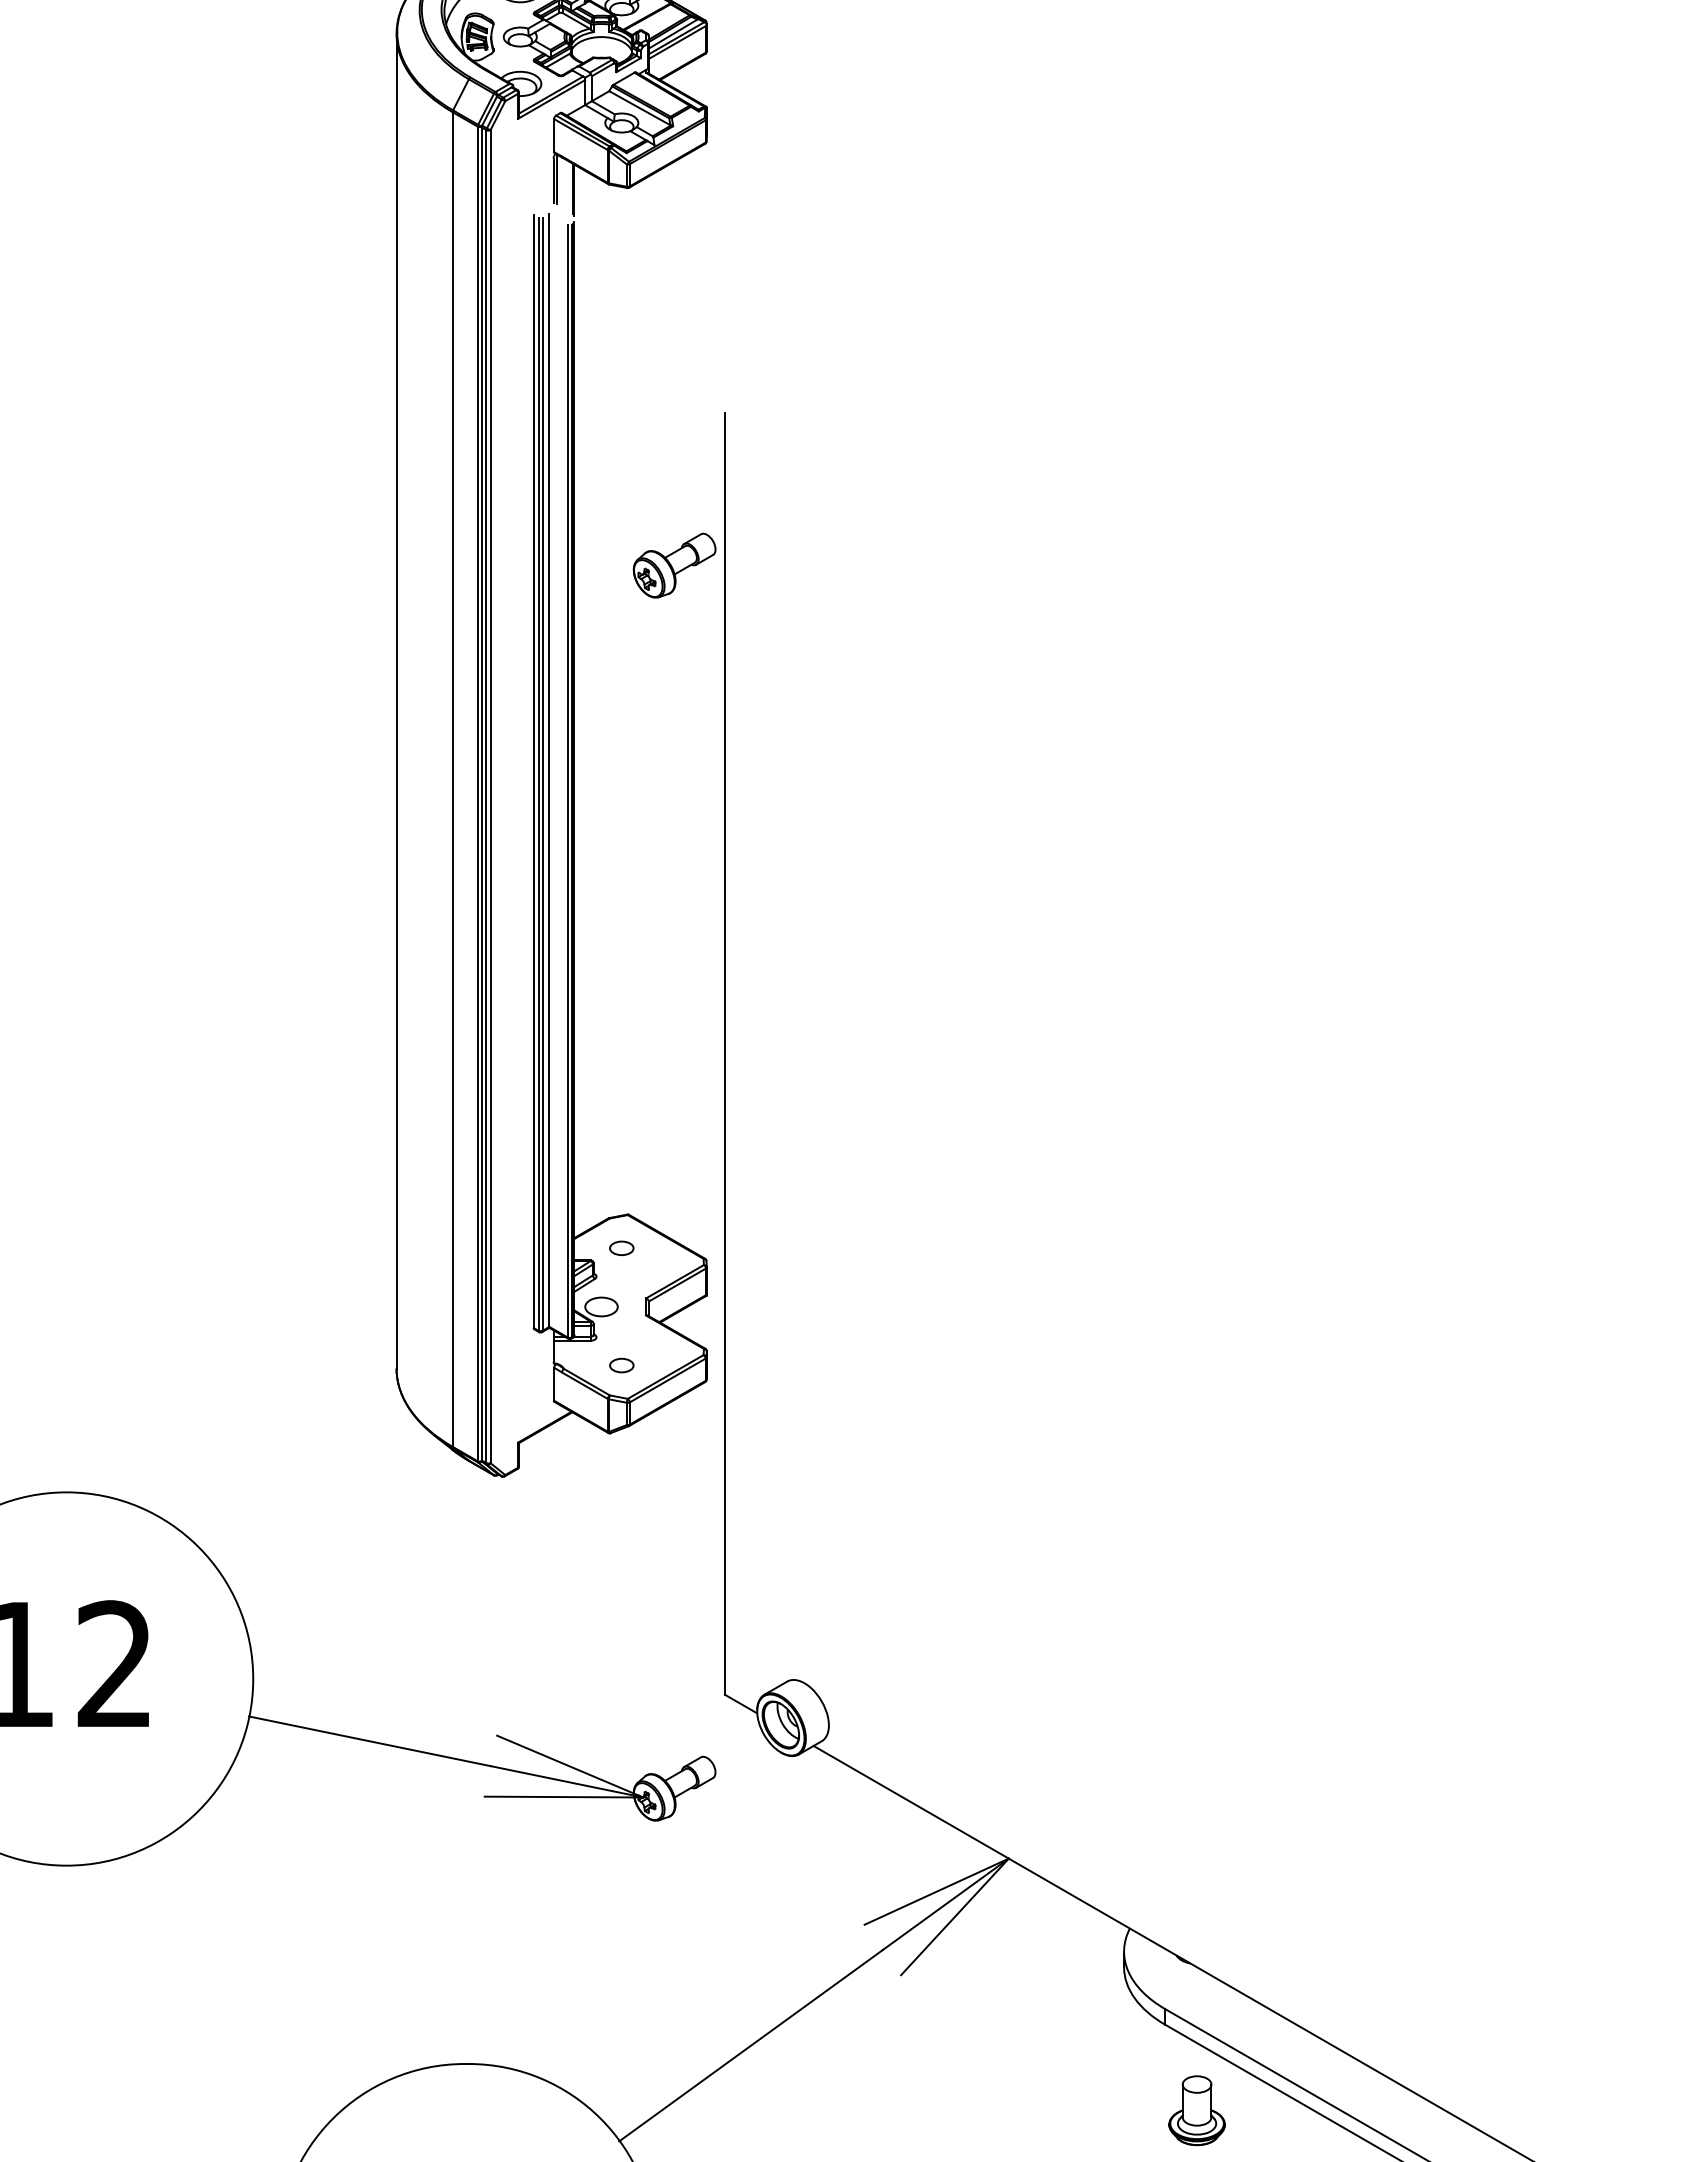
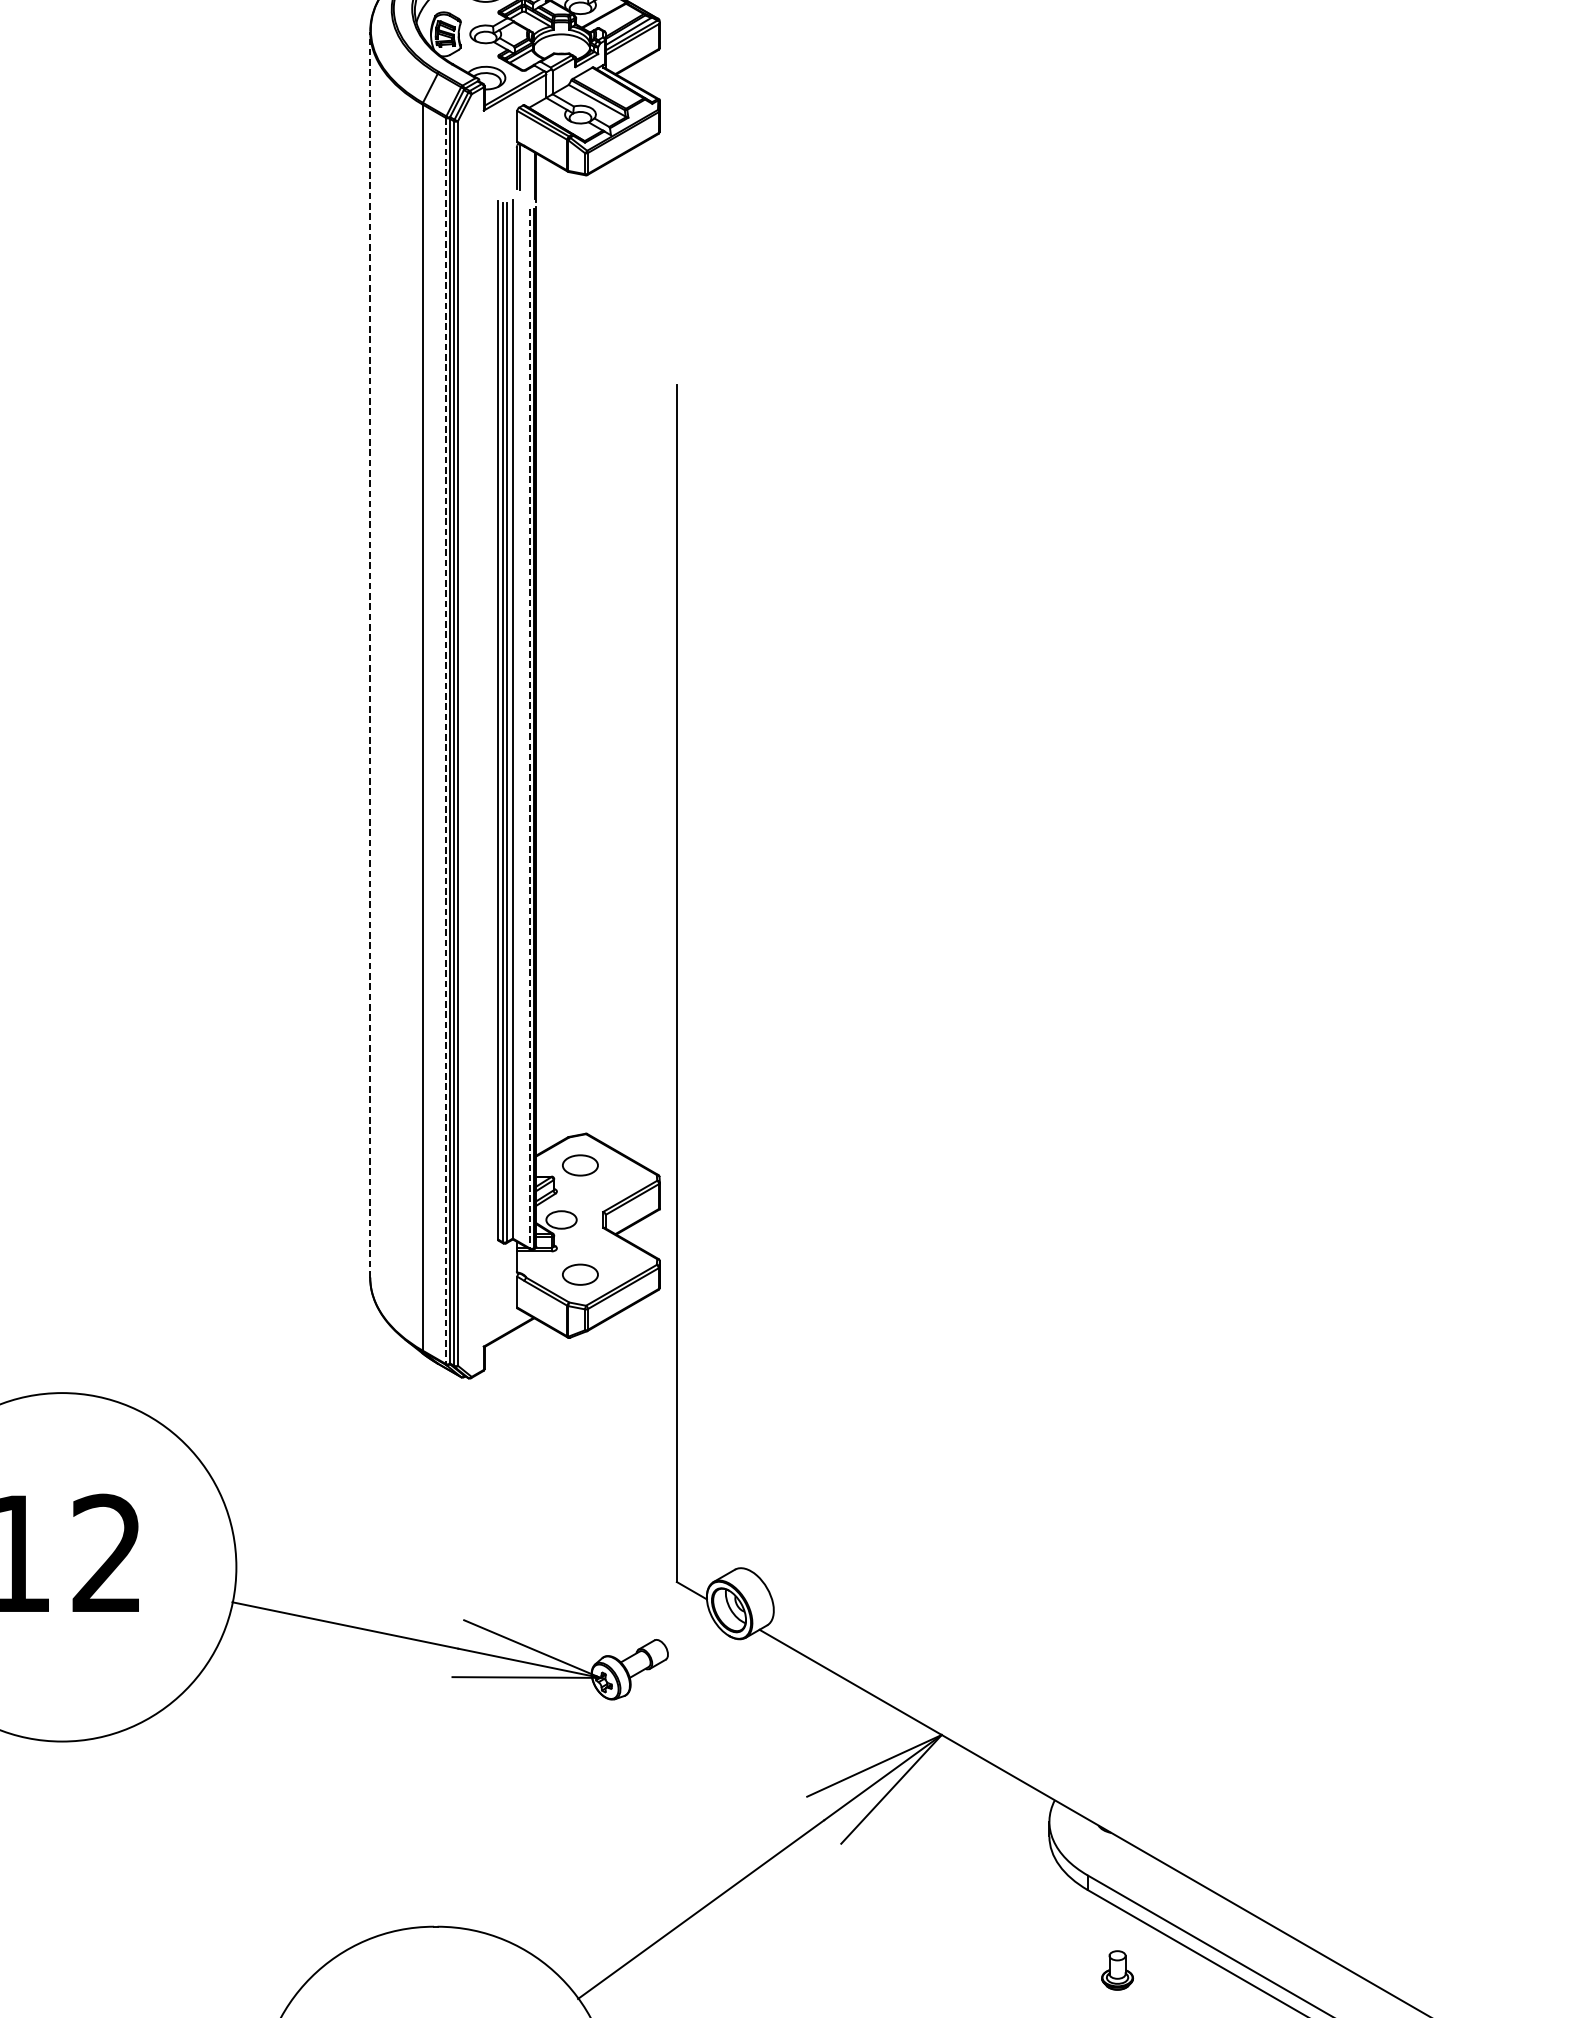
part: (674, 565) -> (629, 527), removed
line: (396, 700) -> (370, 653), solid -> dashed
line: (567, 781) -> (529, 729), solid -> dashed
line: (477, 794) -> (445, 741), solid -> dashed
part: (621, 1247) -> (580, 1164), size x1.6
part: (621, 1365) -> (580, 1274), size x1.6
part: (1196, 2110) -> (1117, 1970), size x0.6

